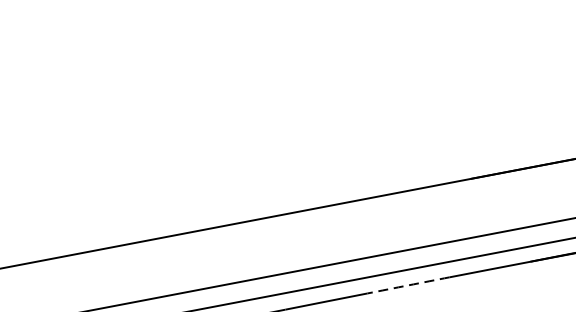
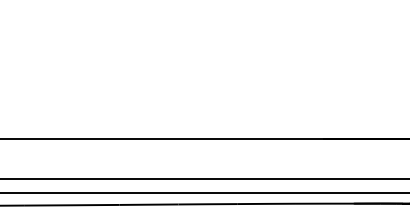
arc: (408, 284) -> (266, 203), dashed -> solid

